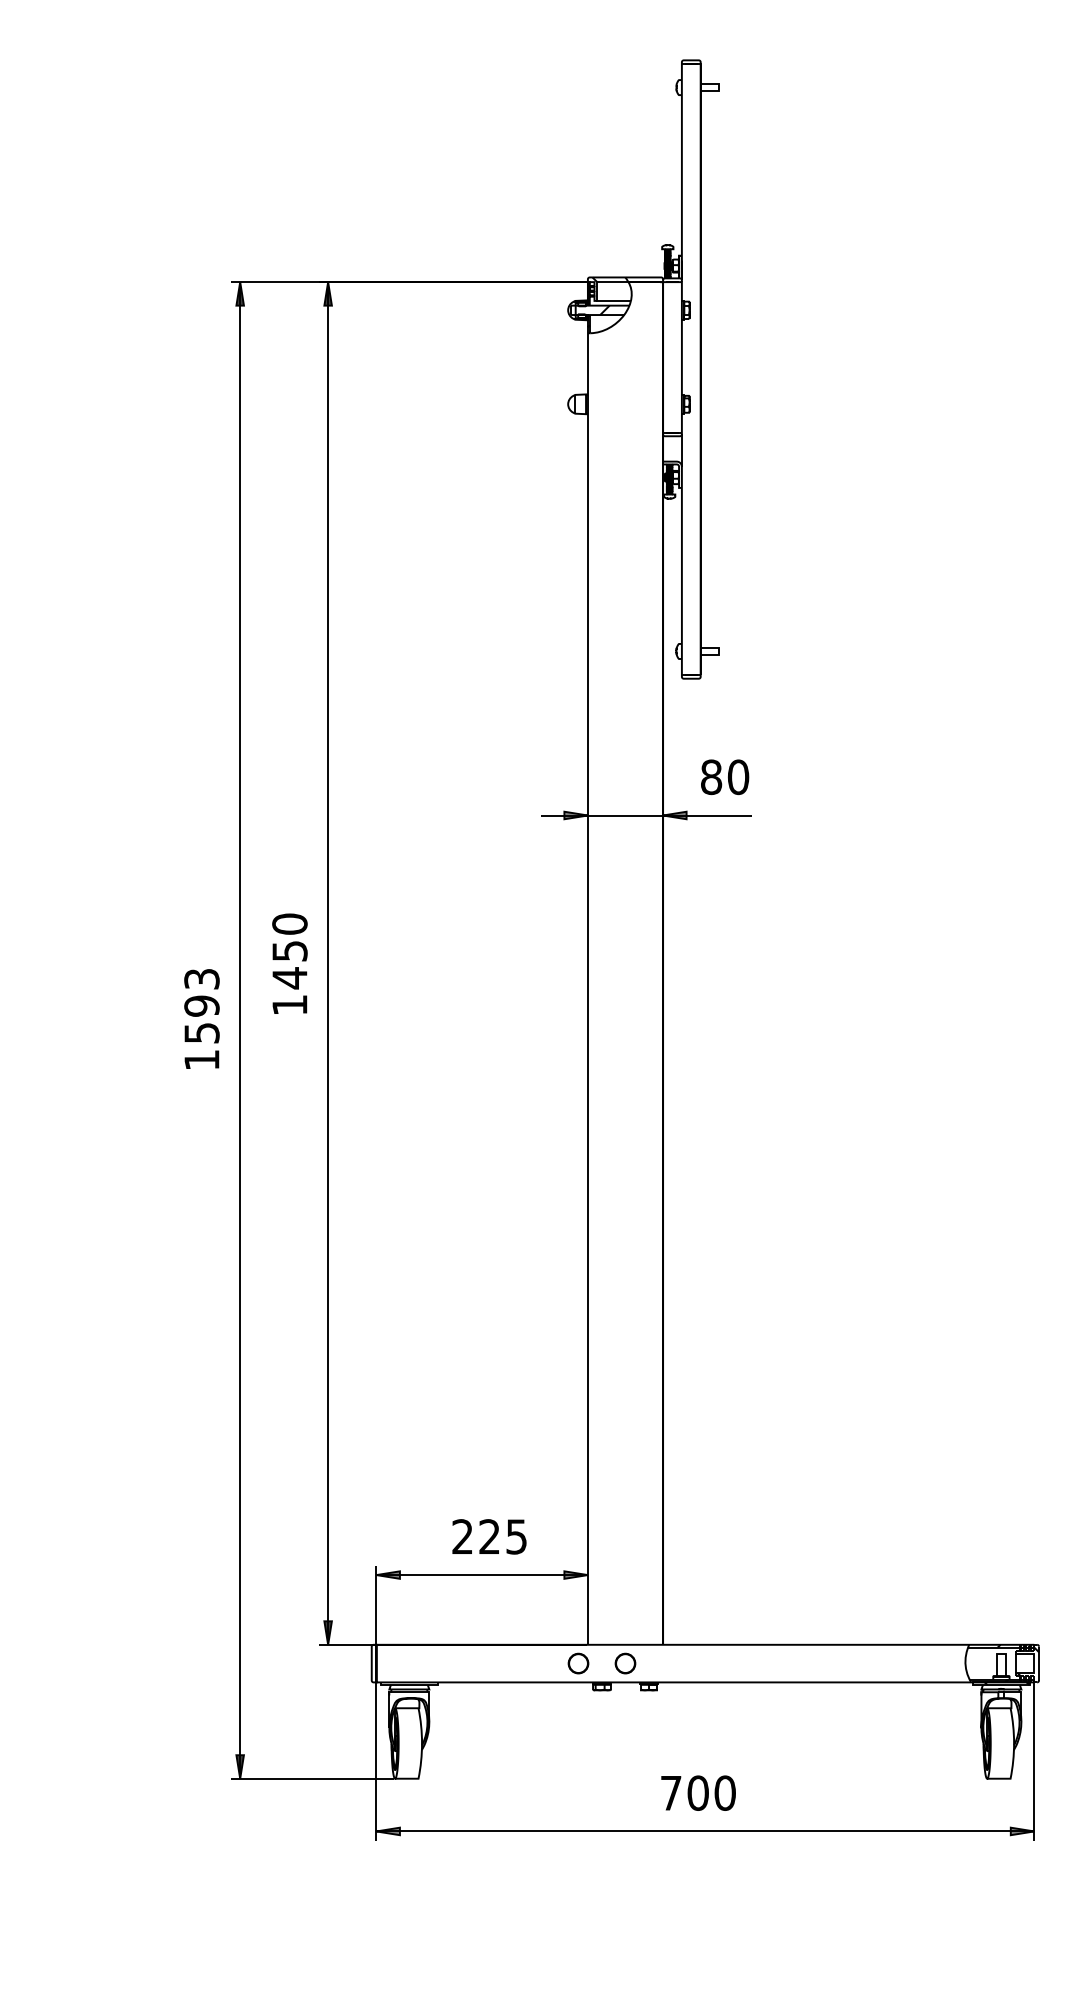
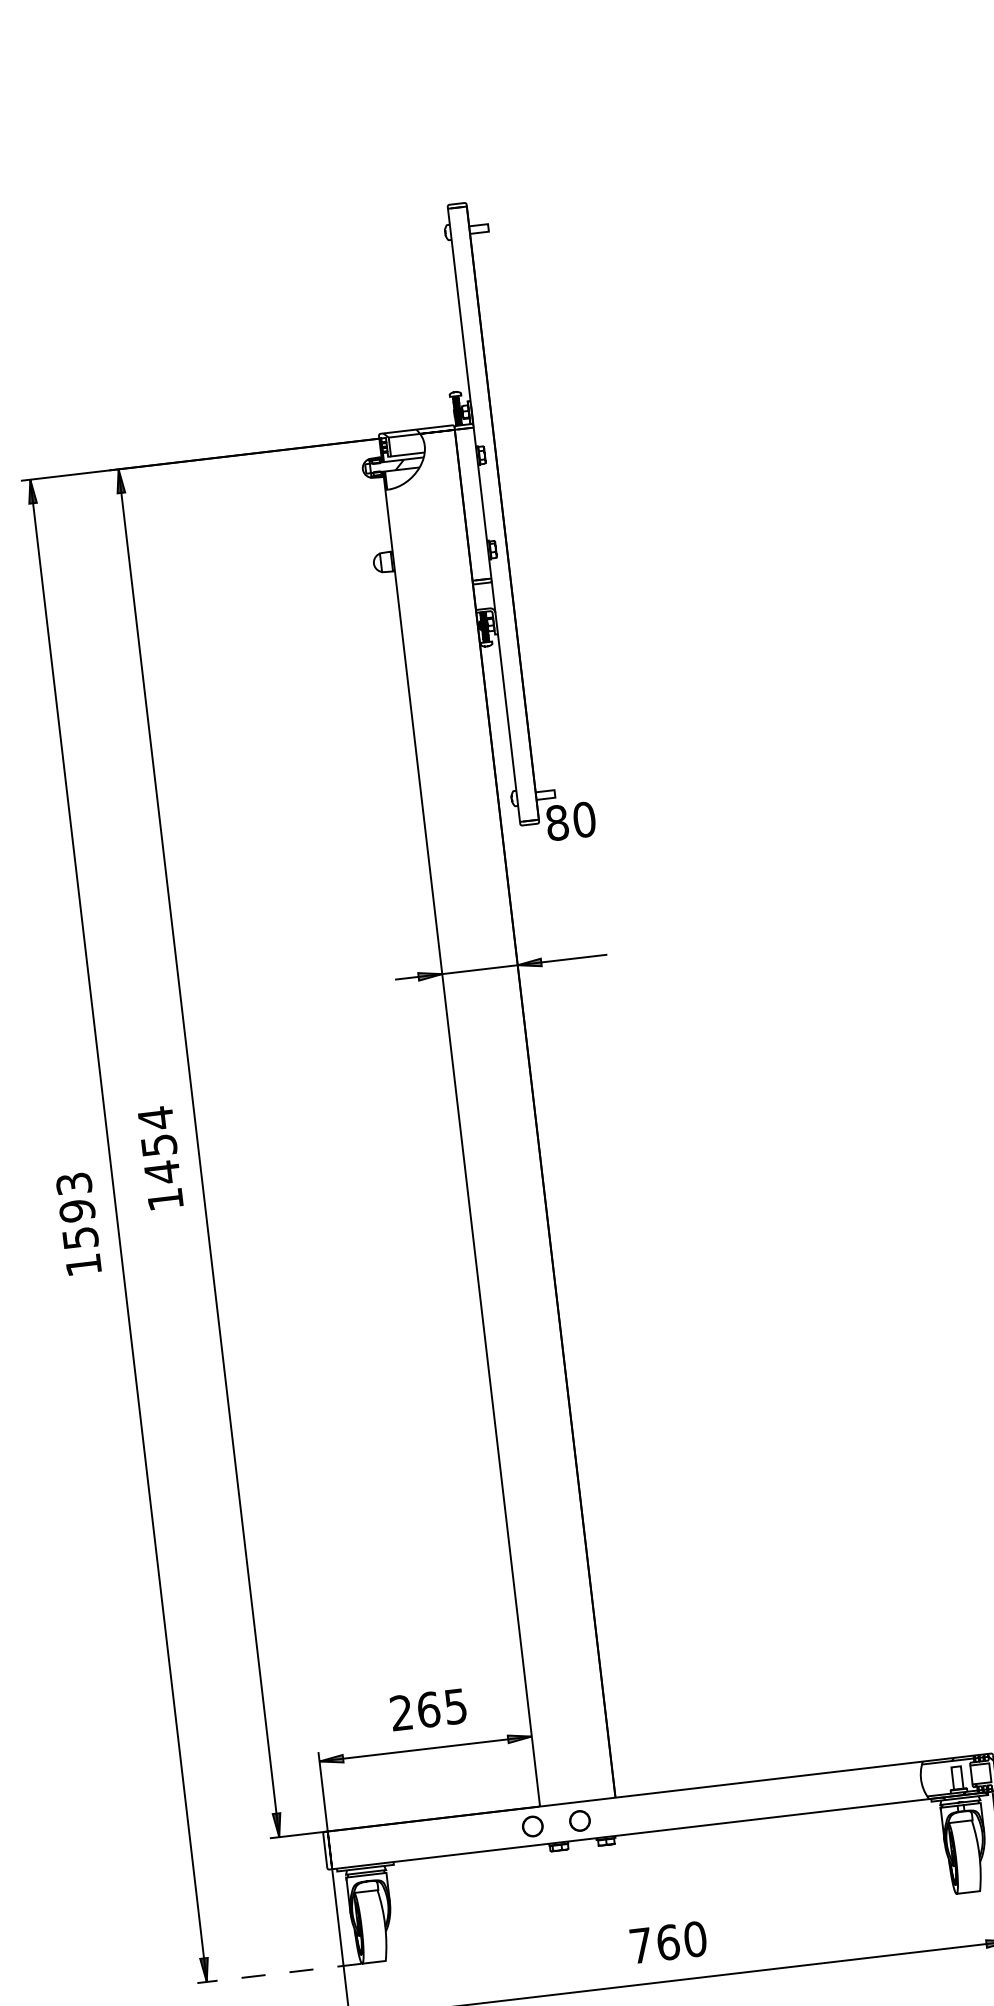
text: (725, 777) -> (571, 821), moved
text: (289, 924) -> (155, 1118), 1450 -> 1454
text: (489, 1536) -> (428, 1709), 225 -> 265
line: (312, 1778) -> (279, 1973), solid -> dashed
text: (698, 1792) -> (668, 1941), 700 -> 760

